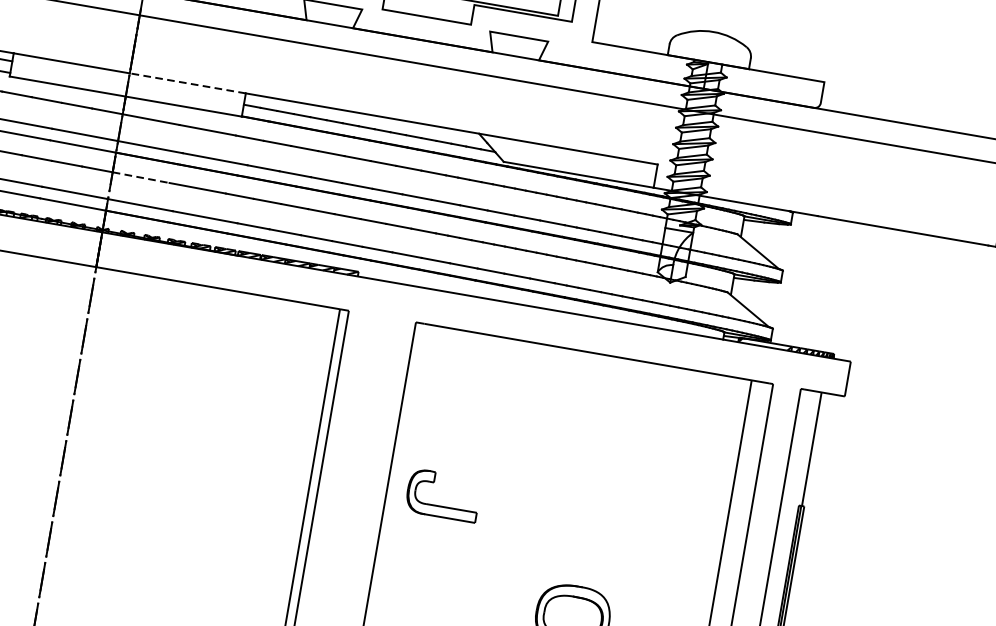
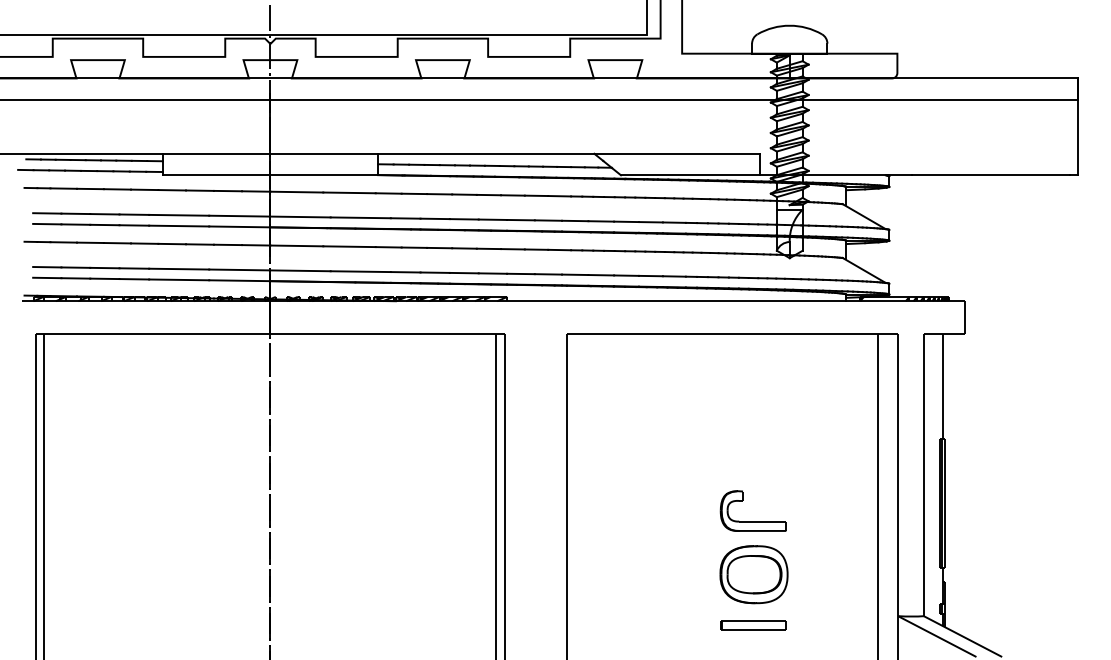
line: (188, 83) -> (324, 153), dashed -> solid
line: (141, 177) -> (297, 245), dashed -> solid
part: (440, 506) -> (752, 521), moved

